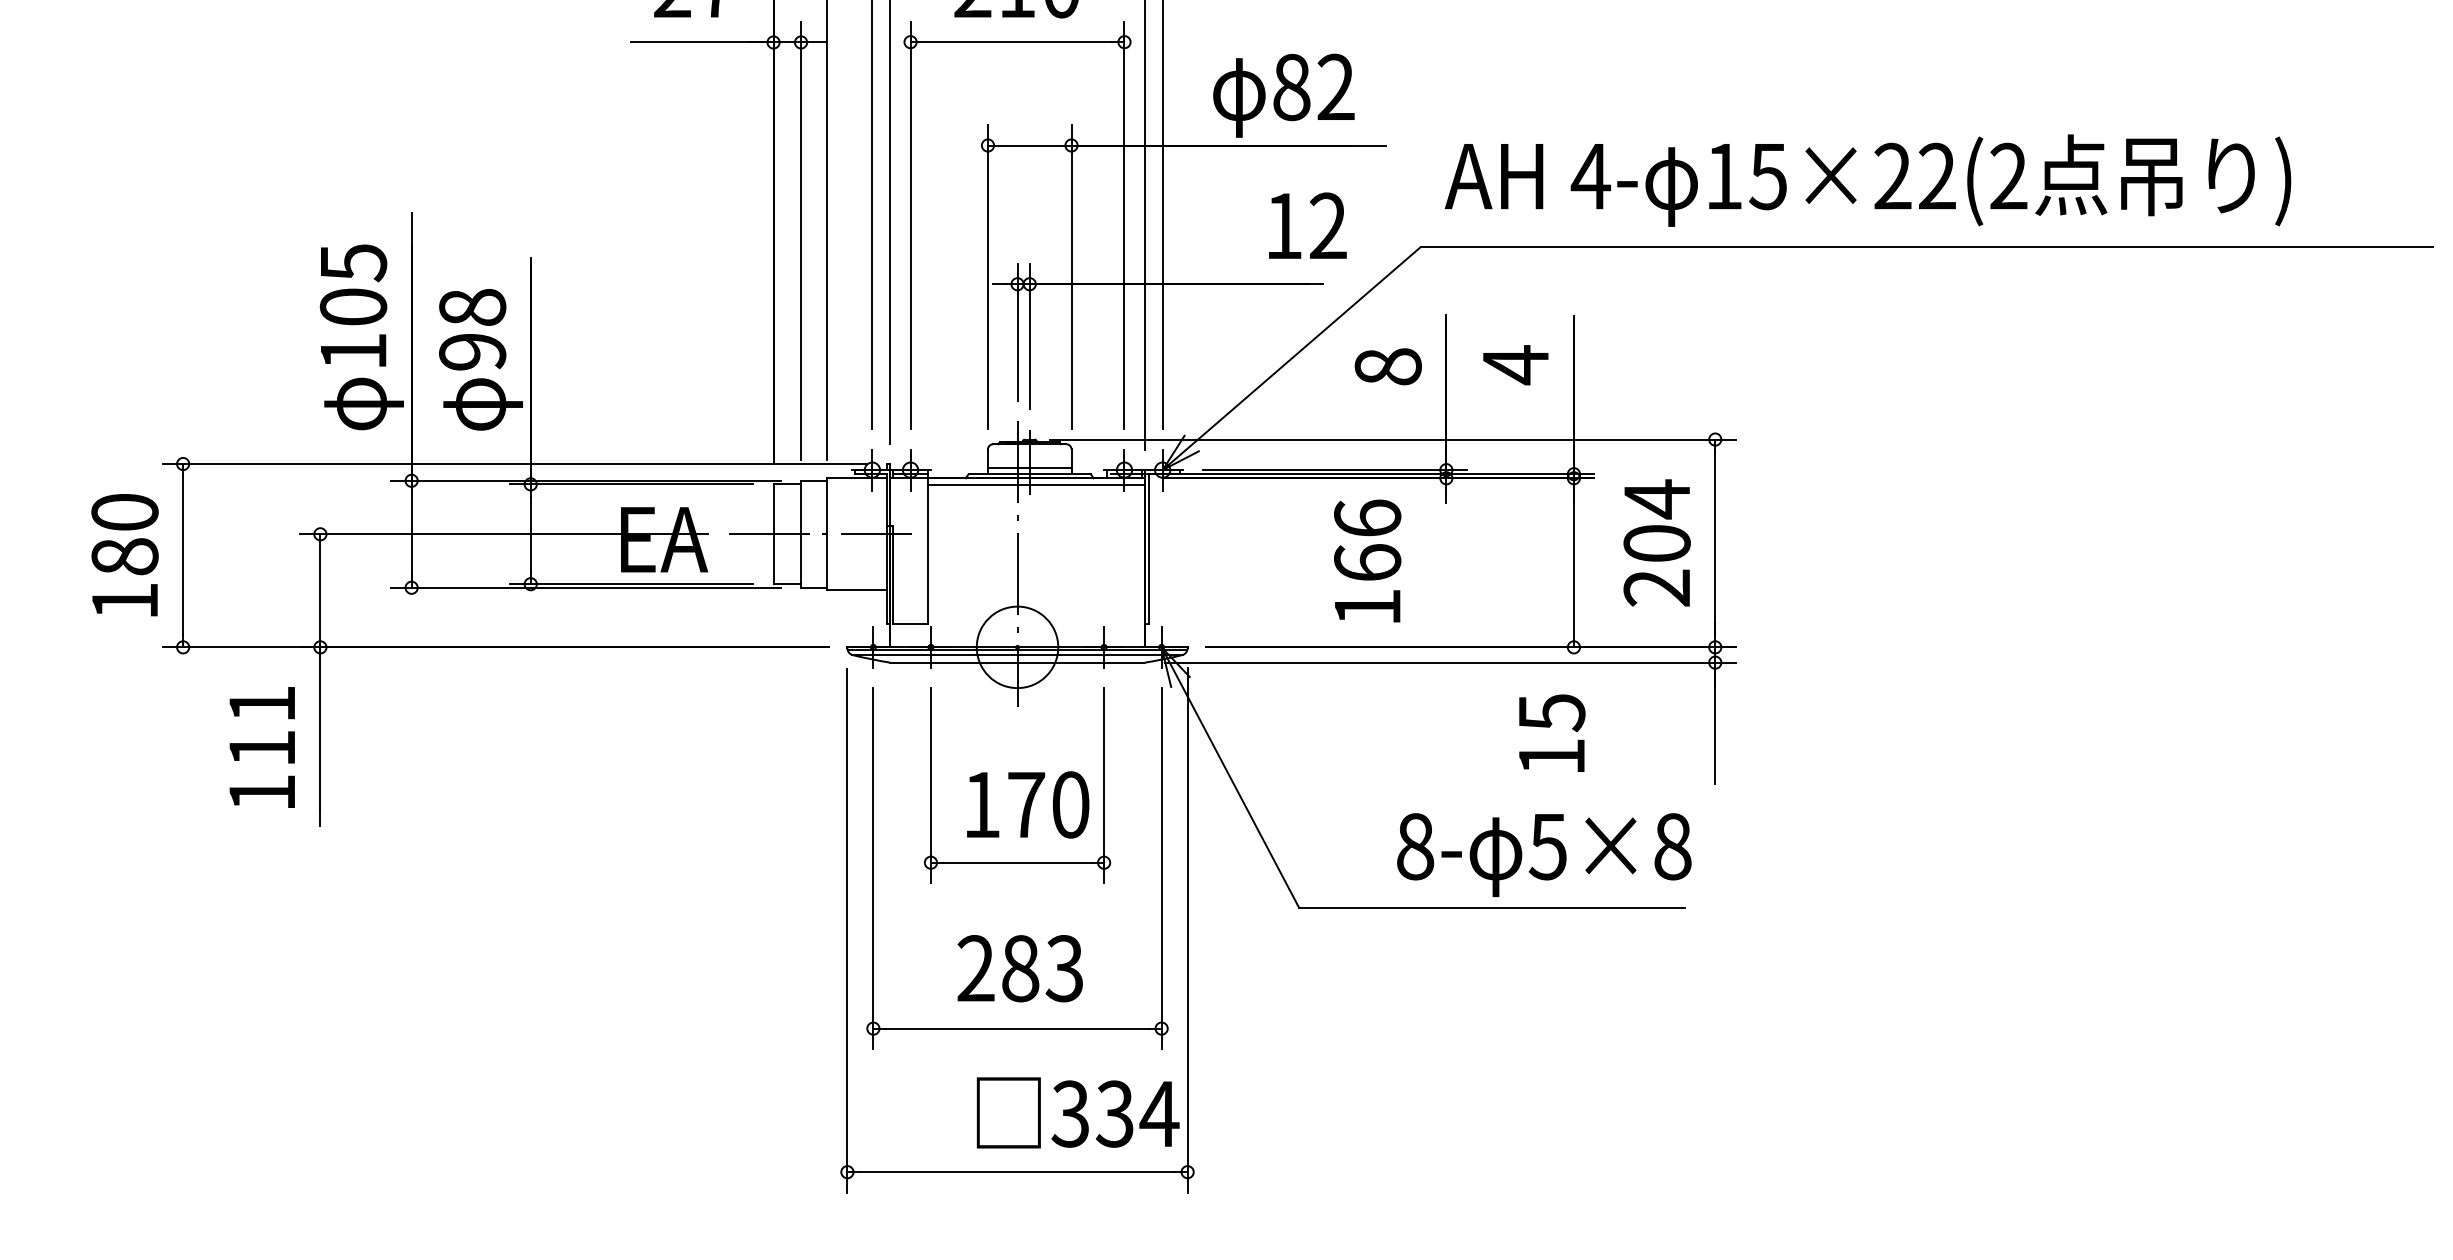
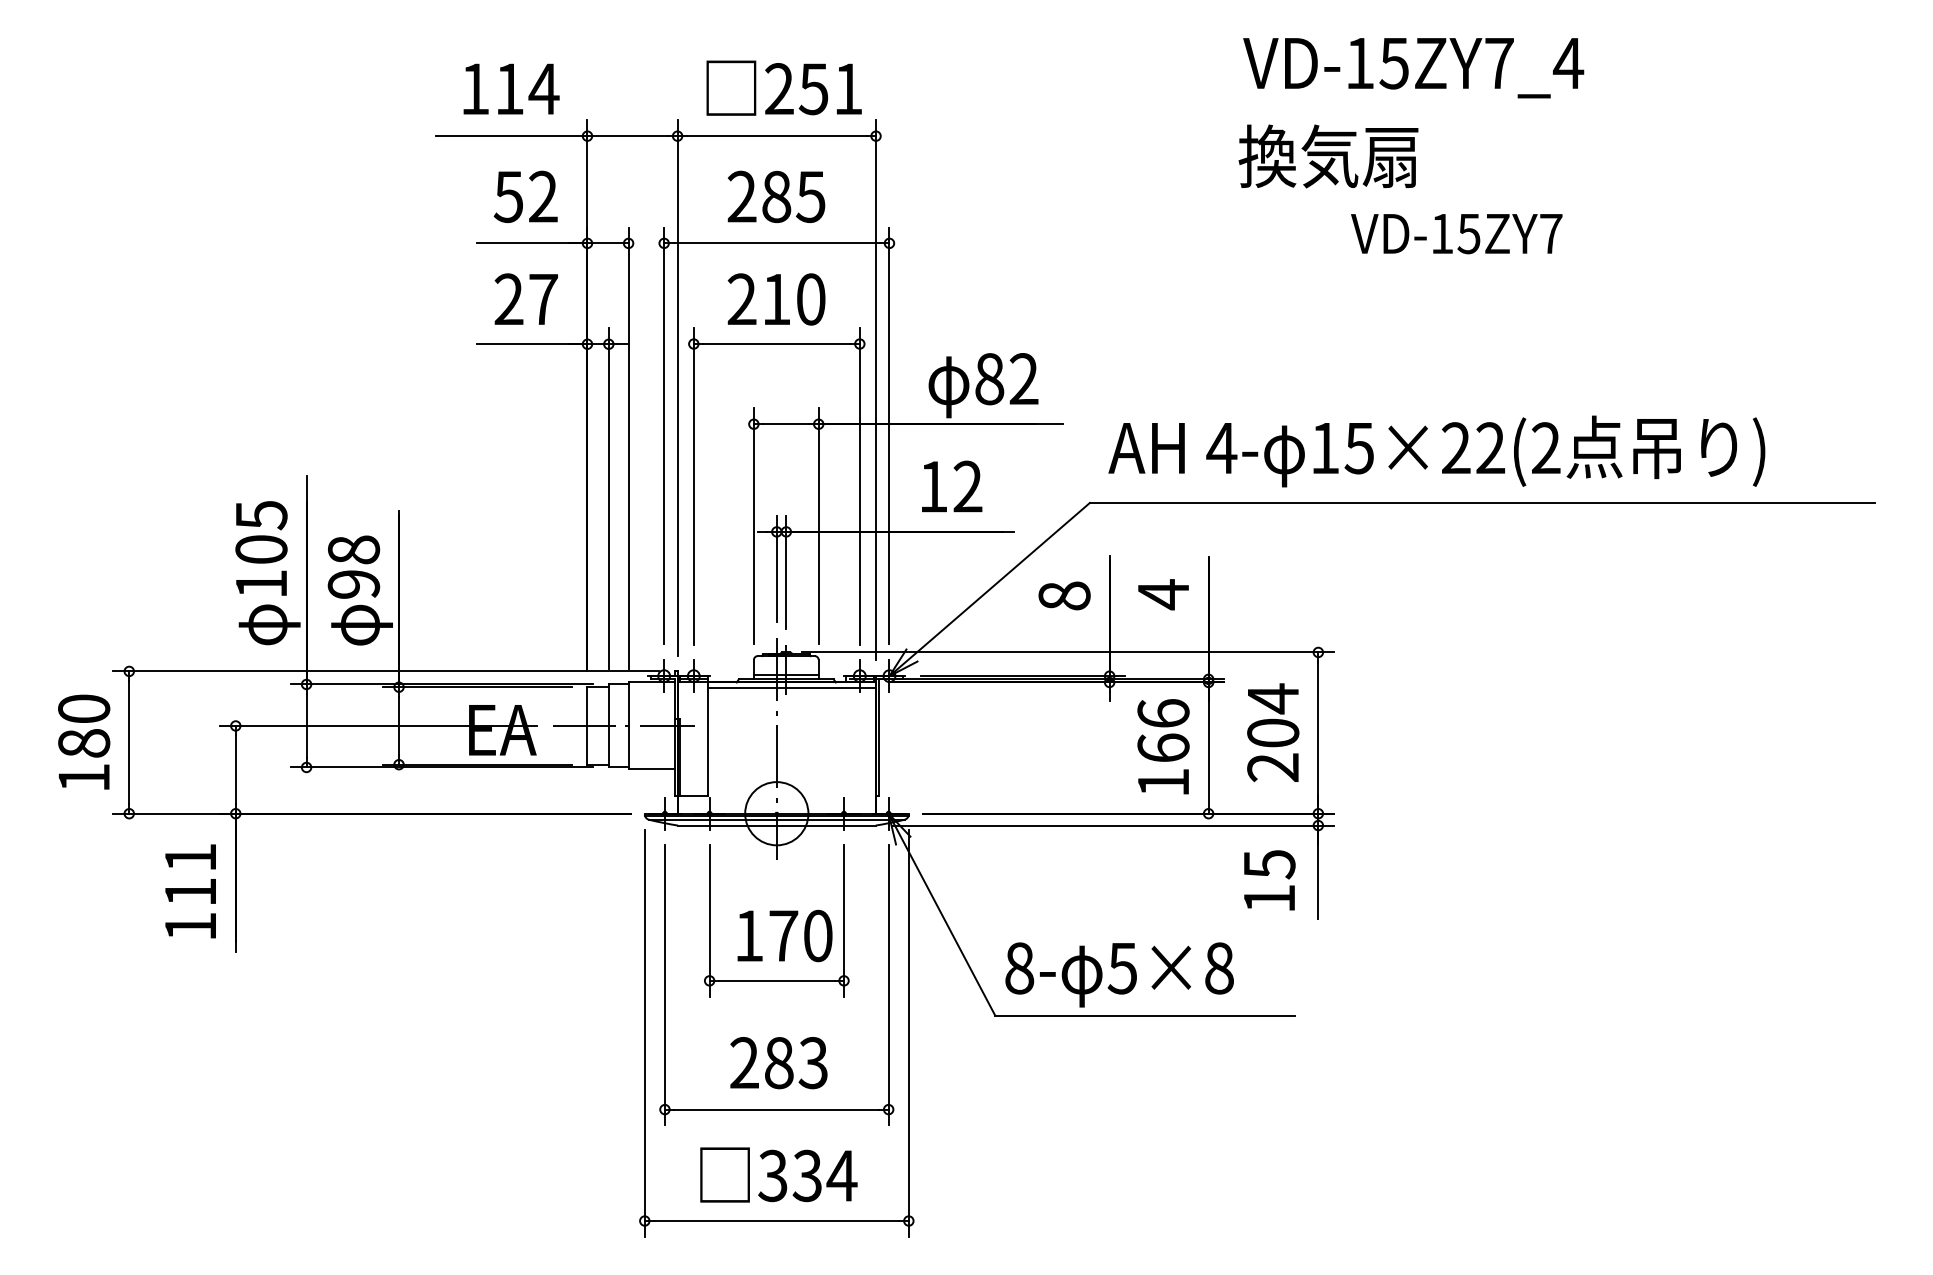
text: (1308, 225) -> (952, 486), moved
text: (1367, 560) -> (1163, 746), moved
text: (1551, 733) -> (1269, 880), moved
text: (1544, 854) -> (1119, 974), moved
text: (1077, 1112) -> (778, 1174), moved

